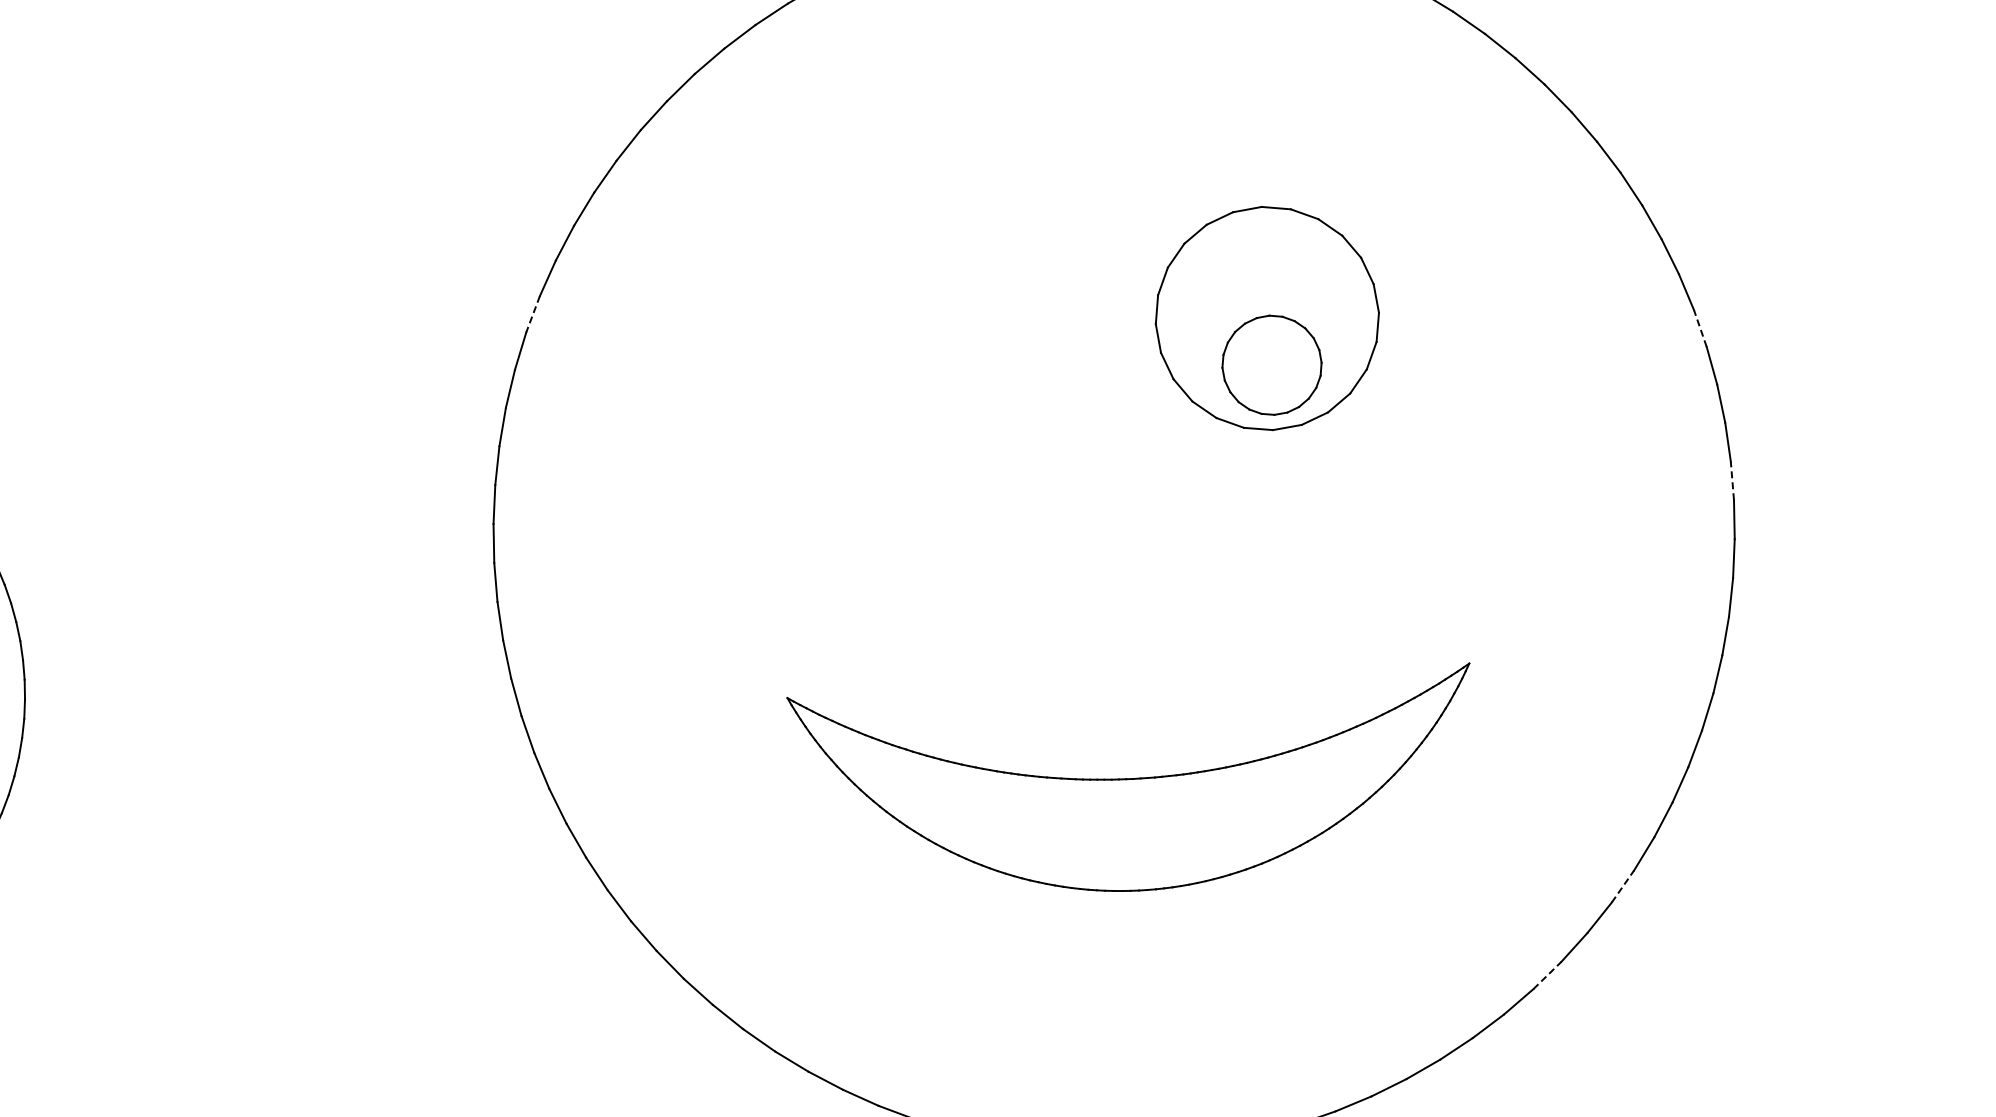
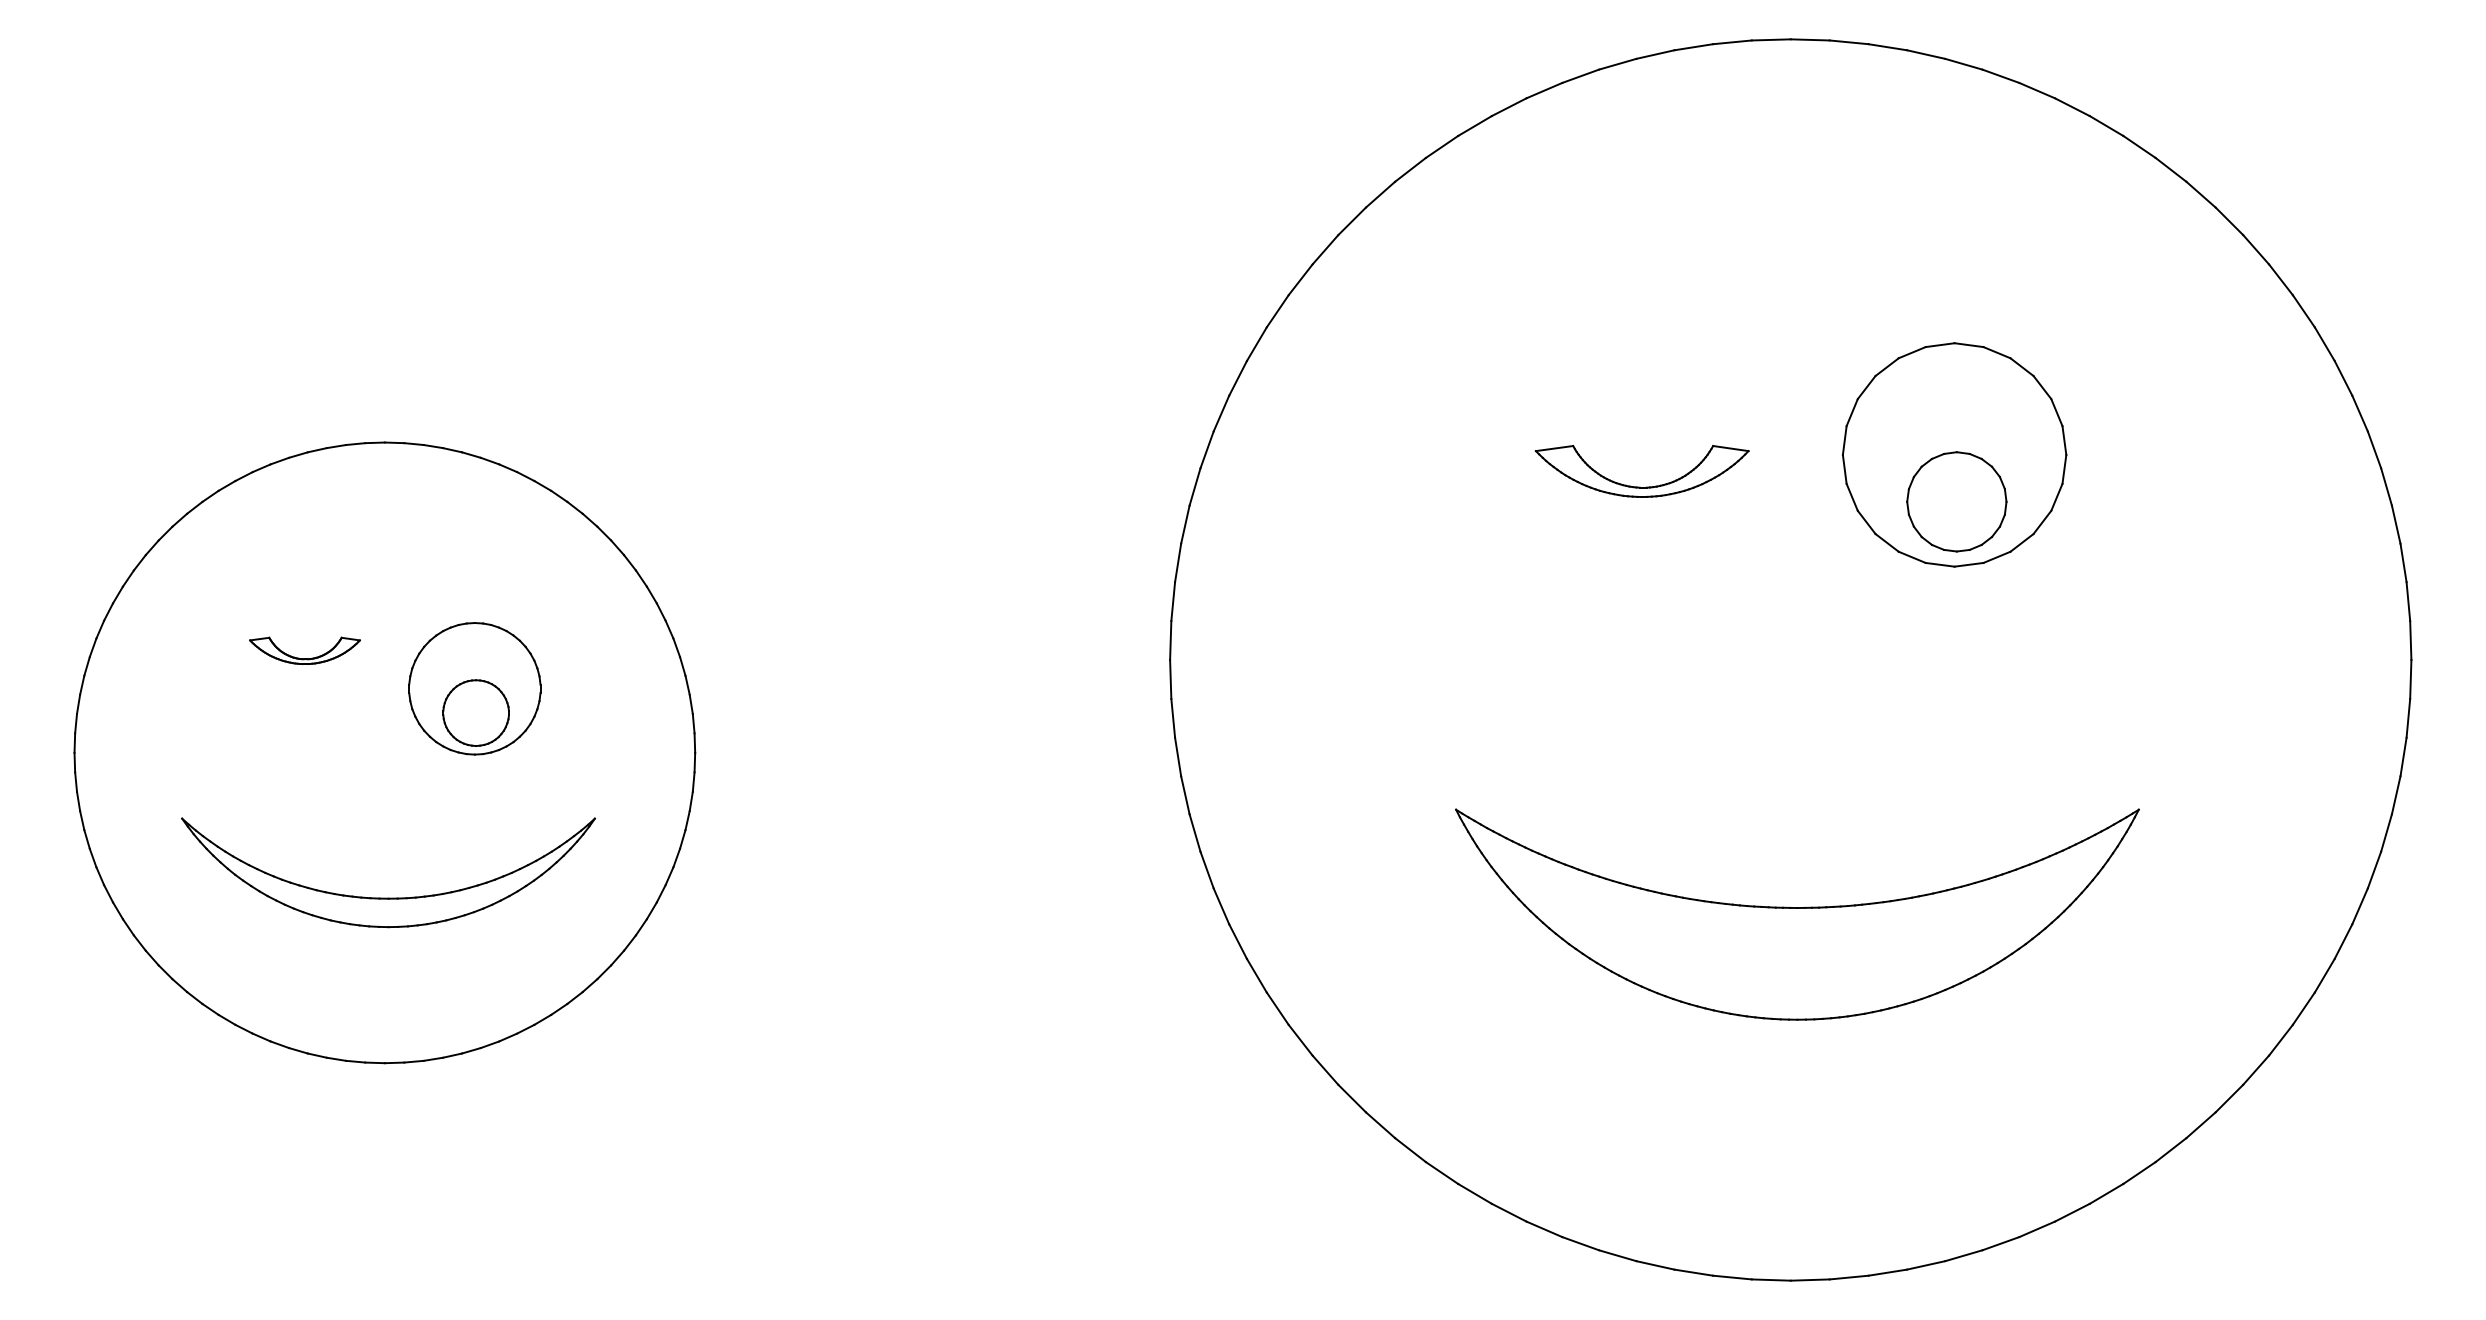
line: (533, 315) -> (1221, 414), dashed -> solid
line: (1700, 328) -> (2386, 486), dashed -> solid
part: (955, 365) -> (1640, 486), added
line: (1732, 480) -> (2410, 640), dashed -> solid
line: (1623, 885) -> (2281, 1039), dashed -> solid
line: (1547, 975) -> (2201, 1125), dashed -> solid

